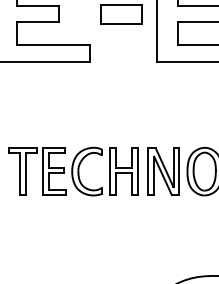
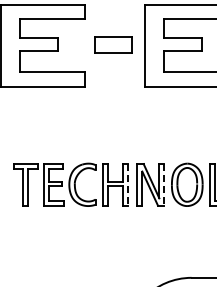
line: (138, 171) -> (128, 184), solid -> dashed
line: (179, 171) -> (164, 184), solid -> dashed

